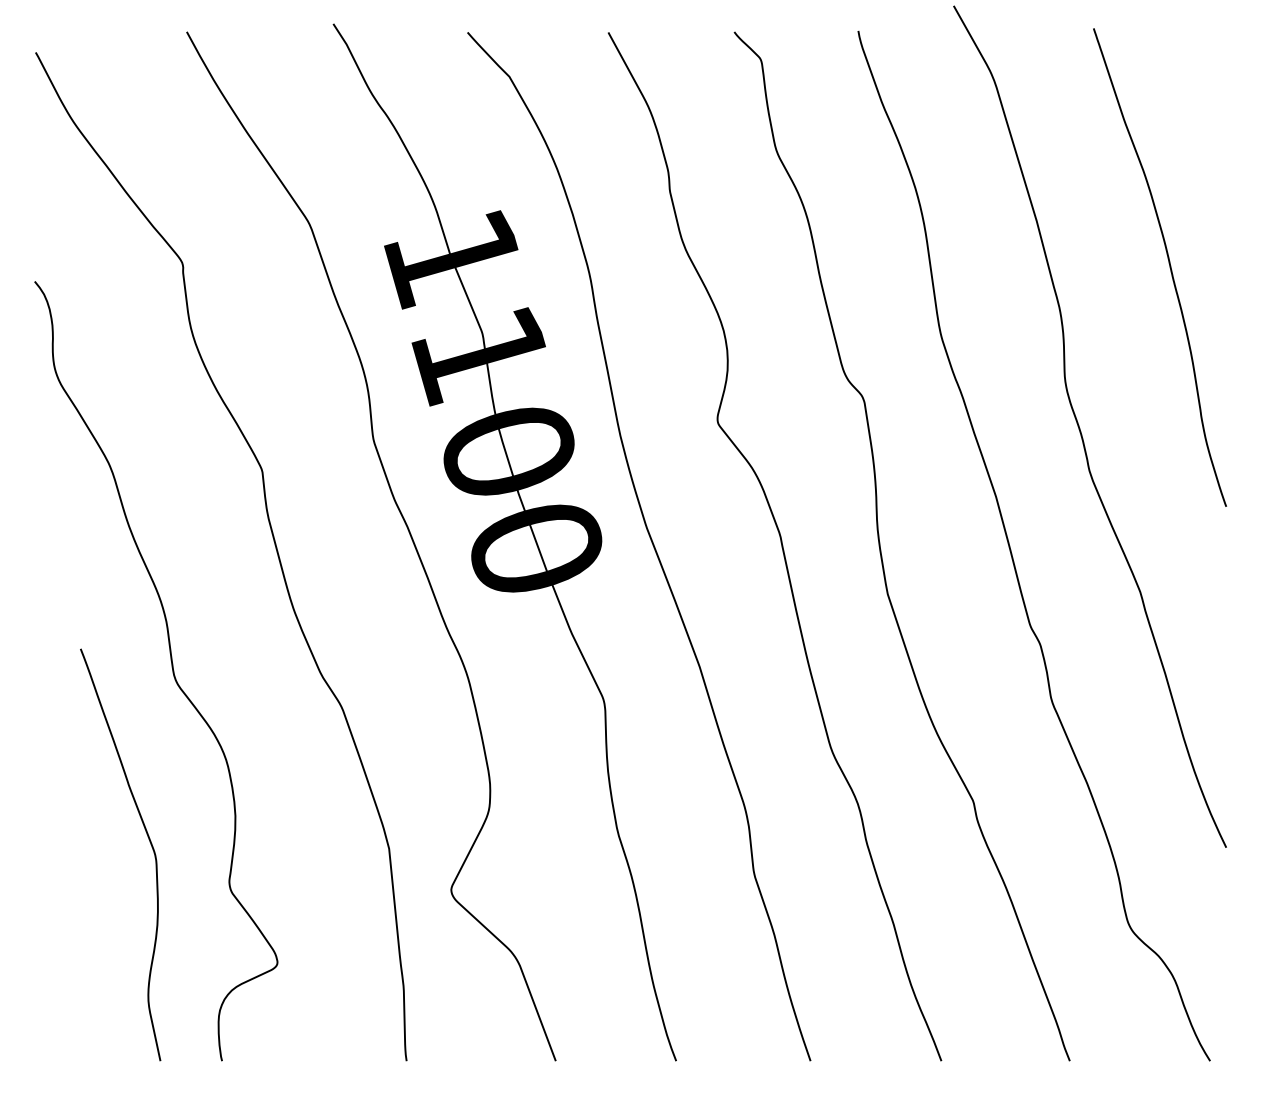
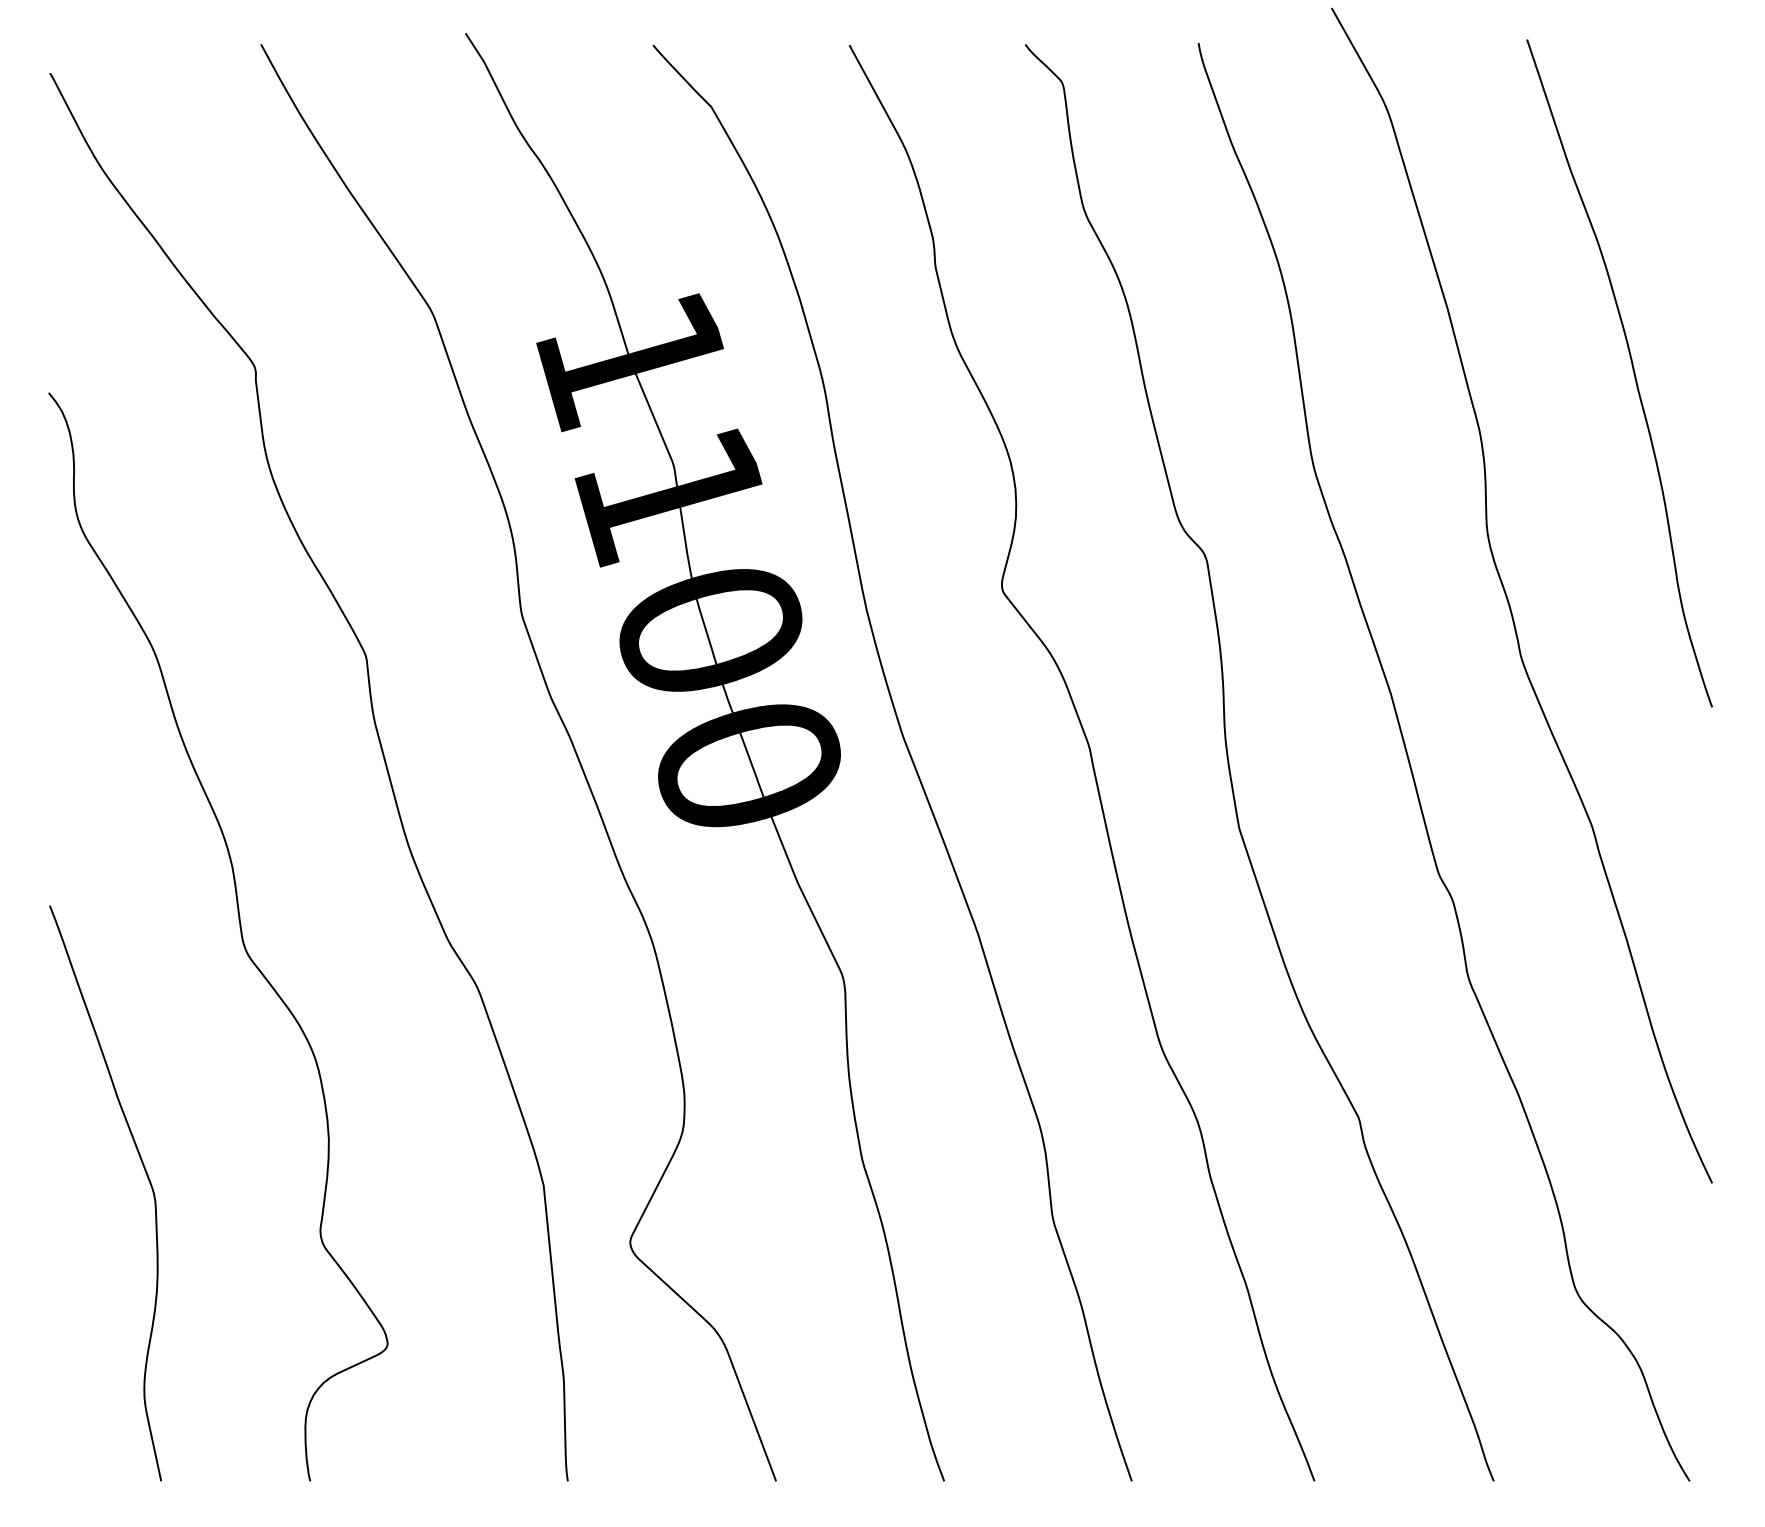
curve: (150, 844) -> (147, 1178), moved

